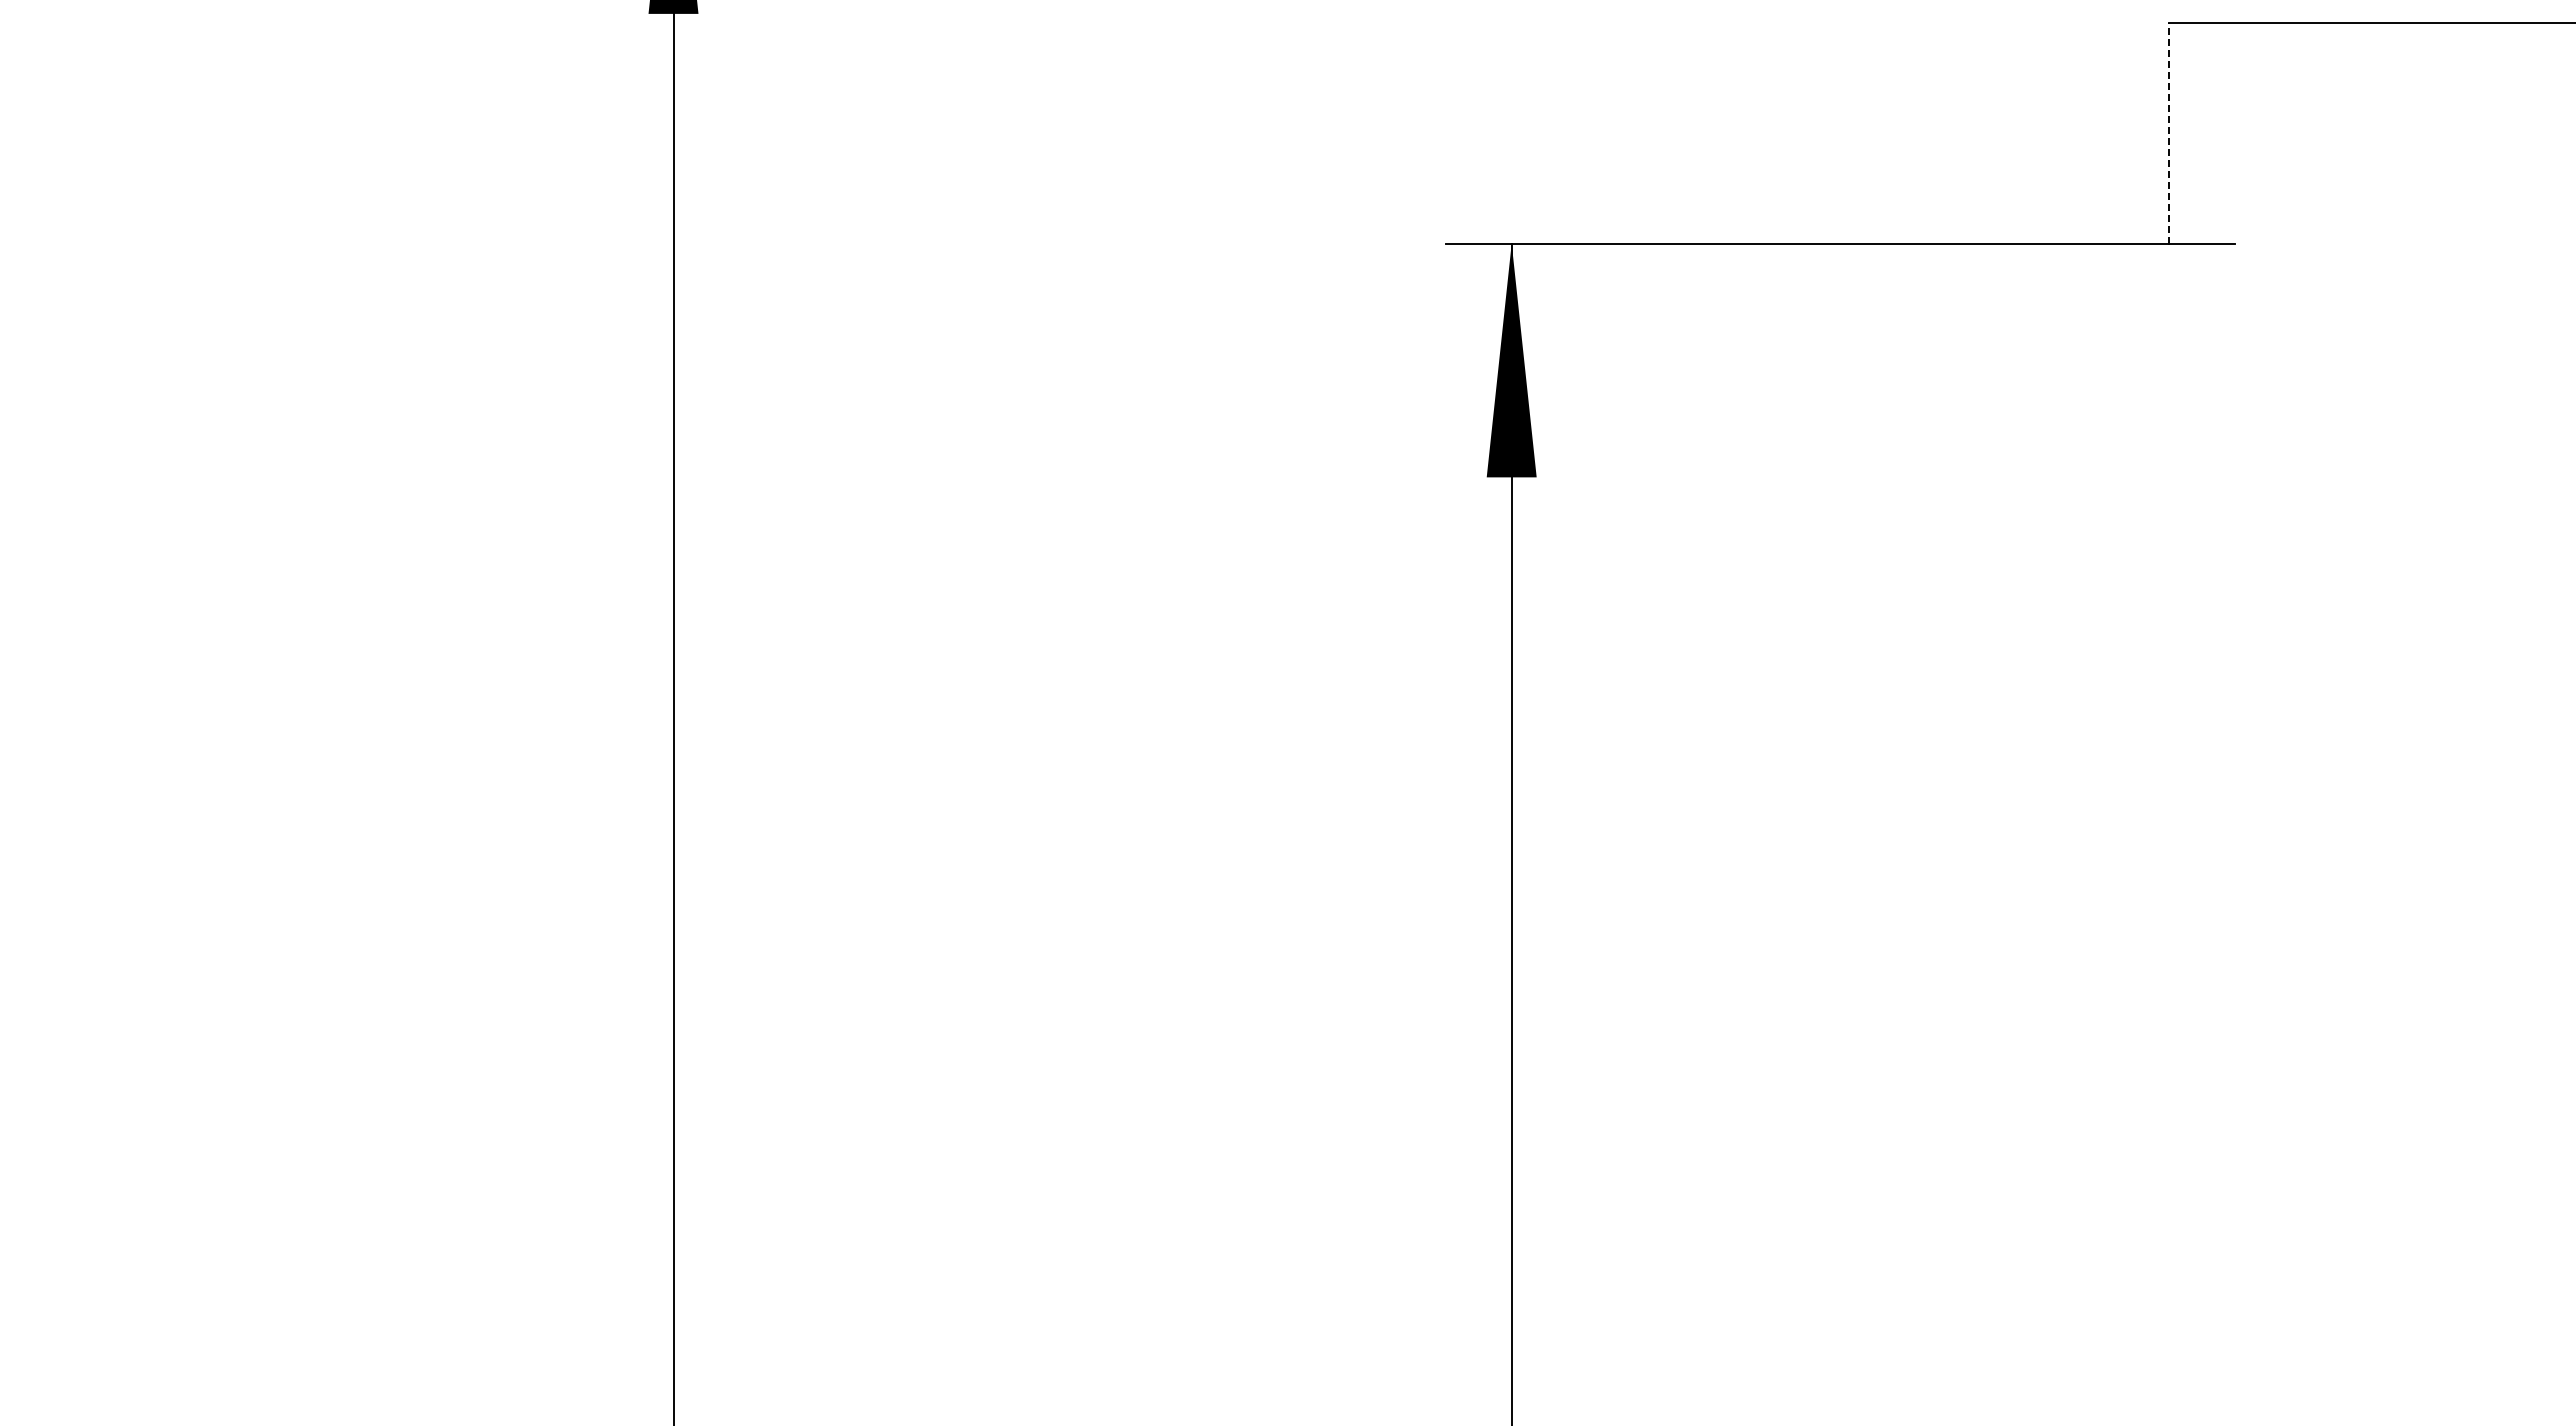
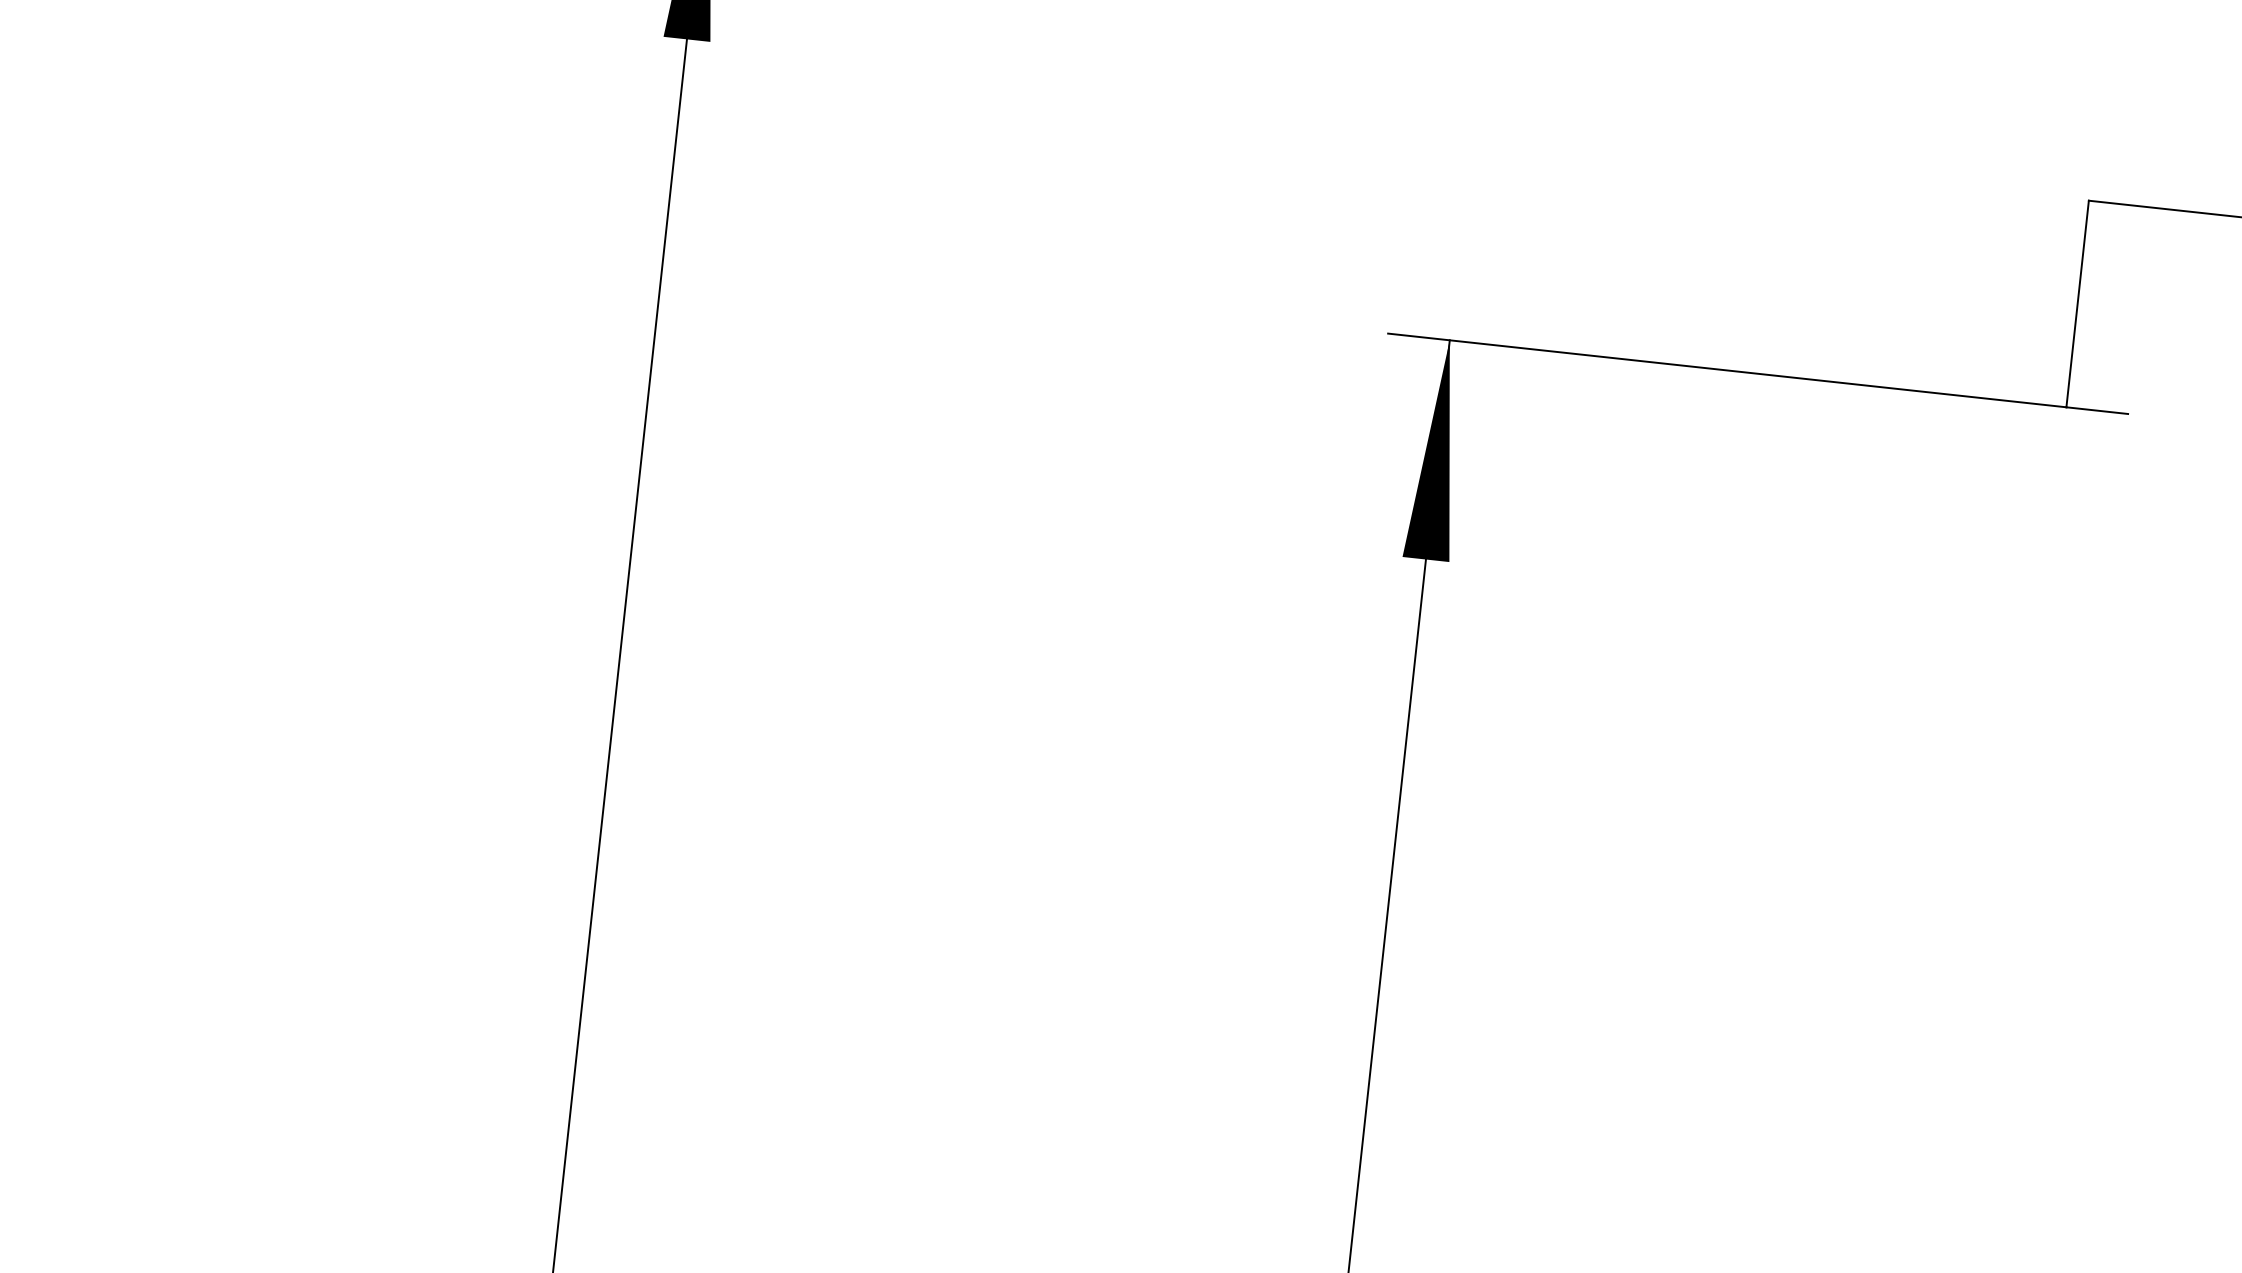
line: (2169, 133) -> (2078, 303), dashed -> solid

